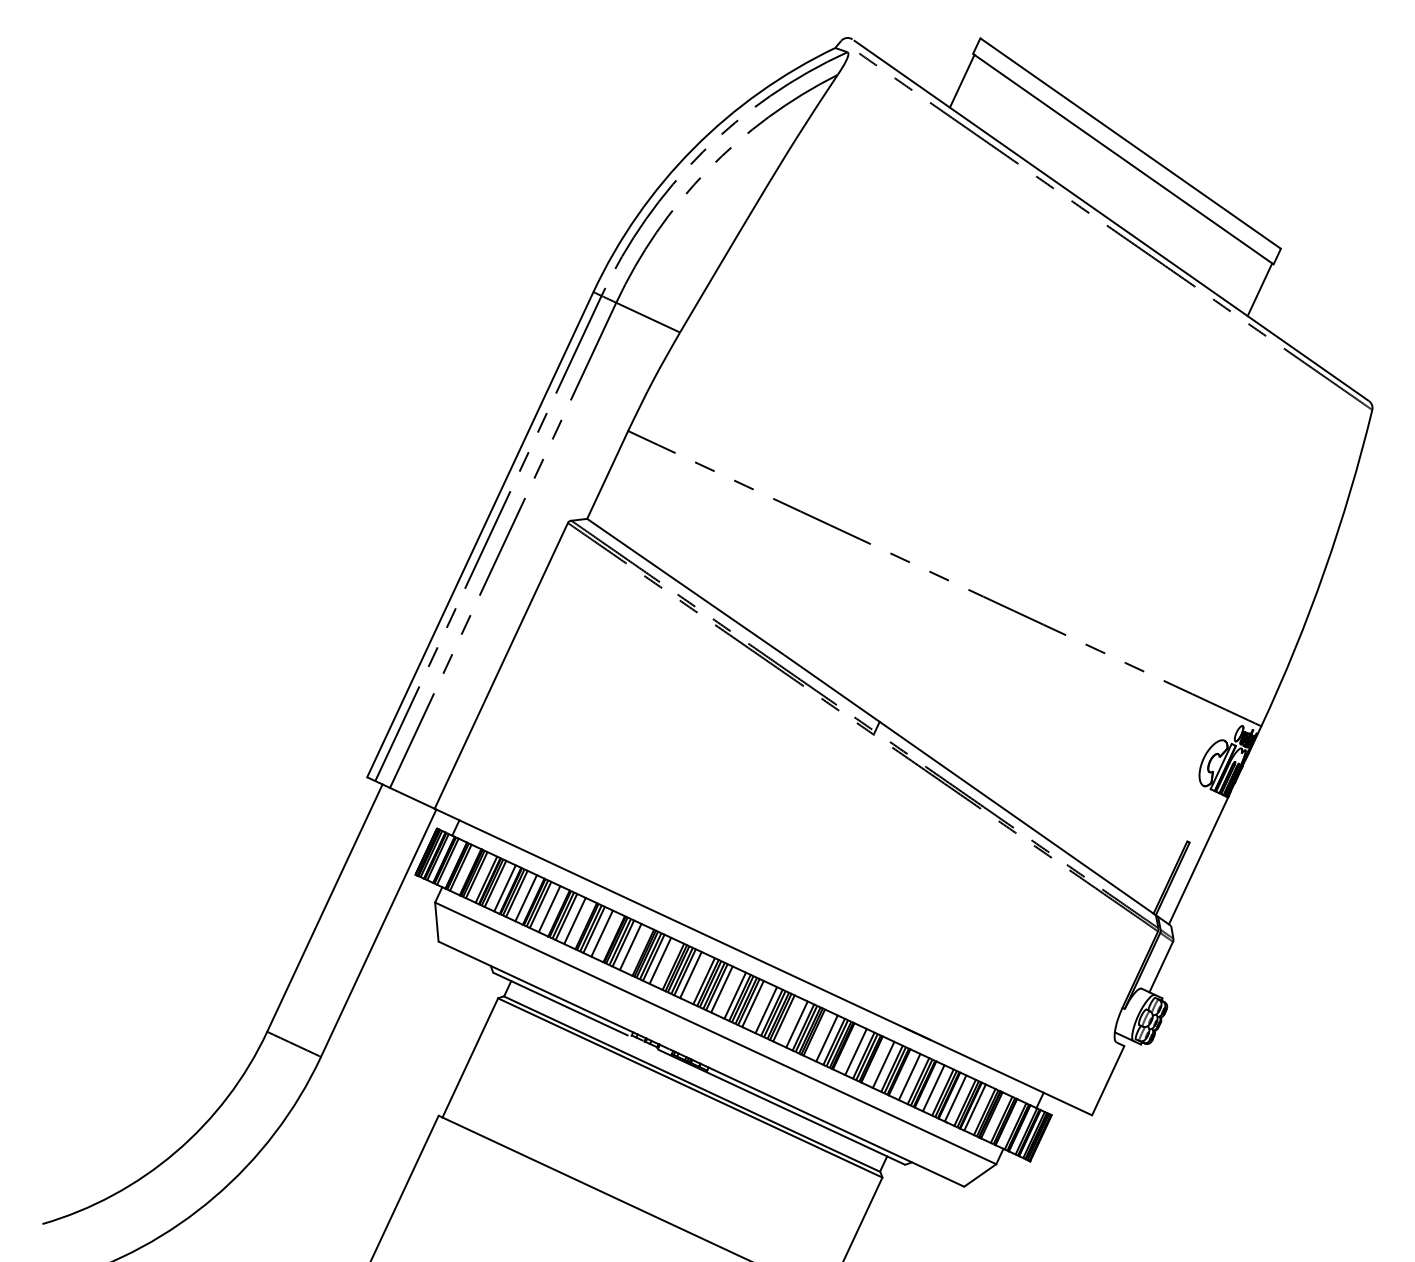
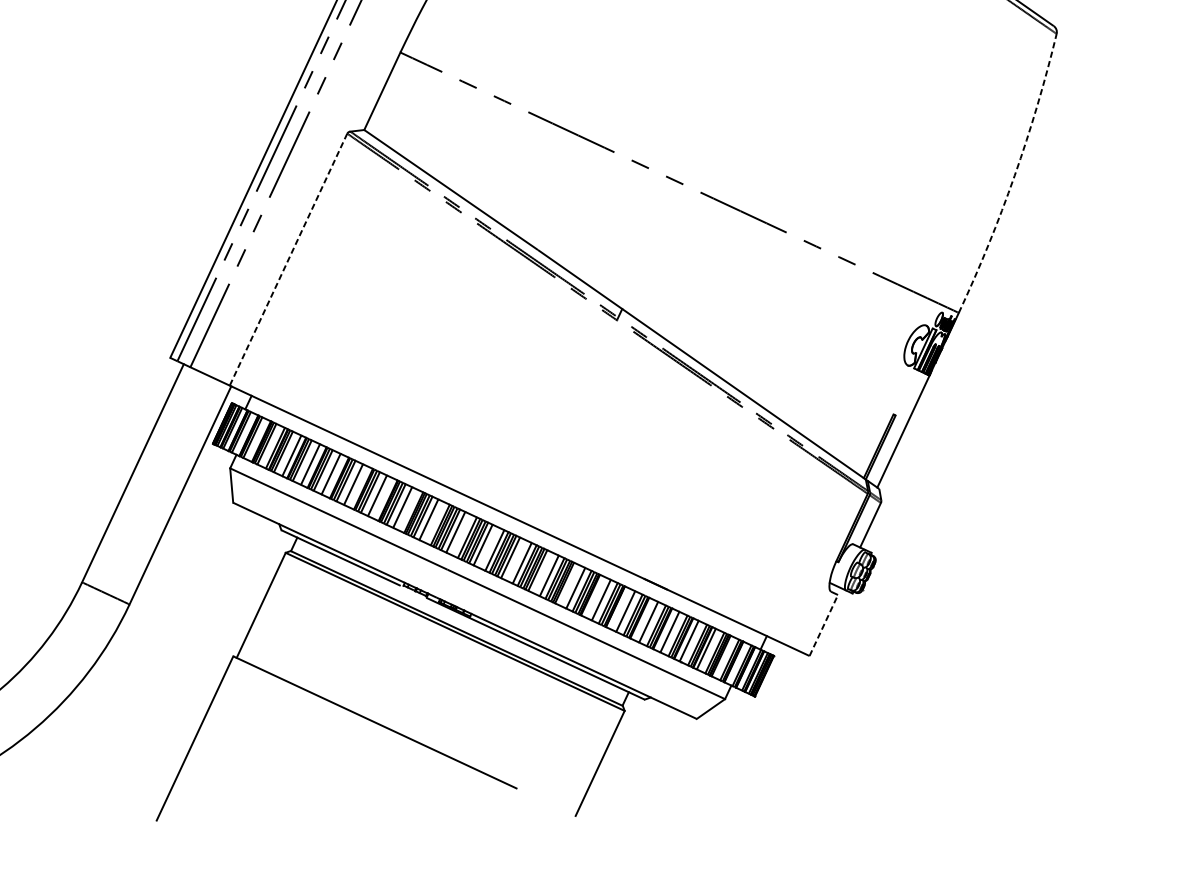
arc: (1324, 570) -> (1014, 175), solid -> dashed
line: (501, 665) -> (288, 259), solid -> dashed
line: (1108, 1080) -> (824, 625), solid -> dashed

